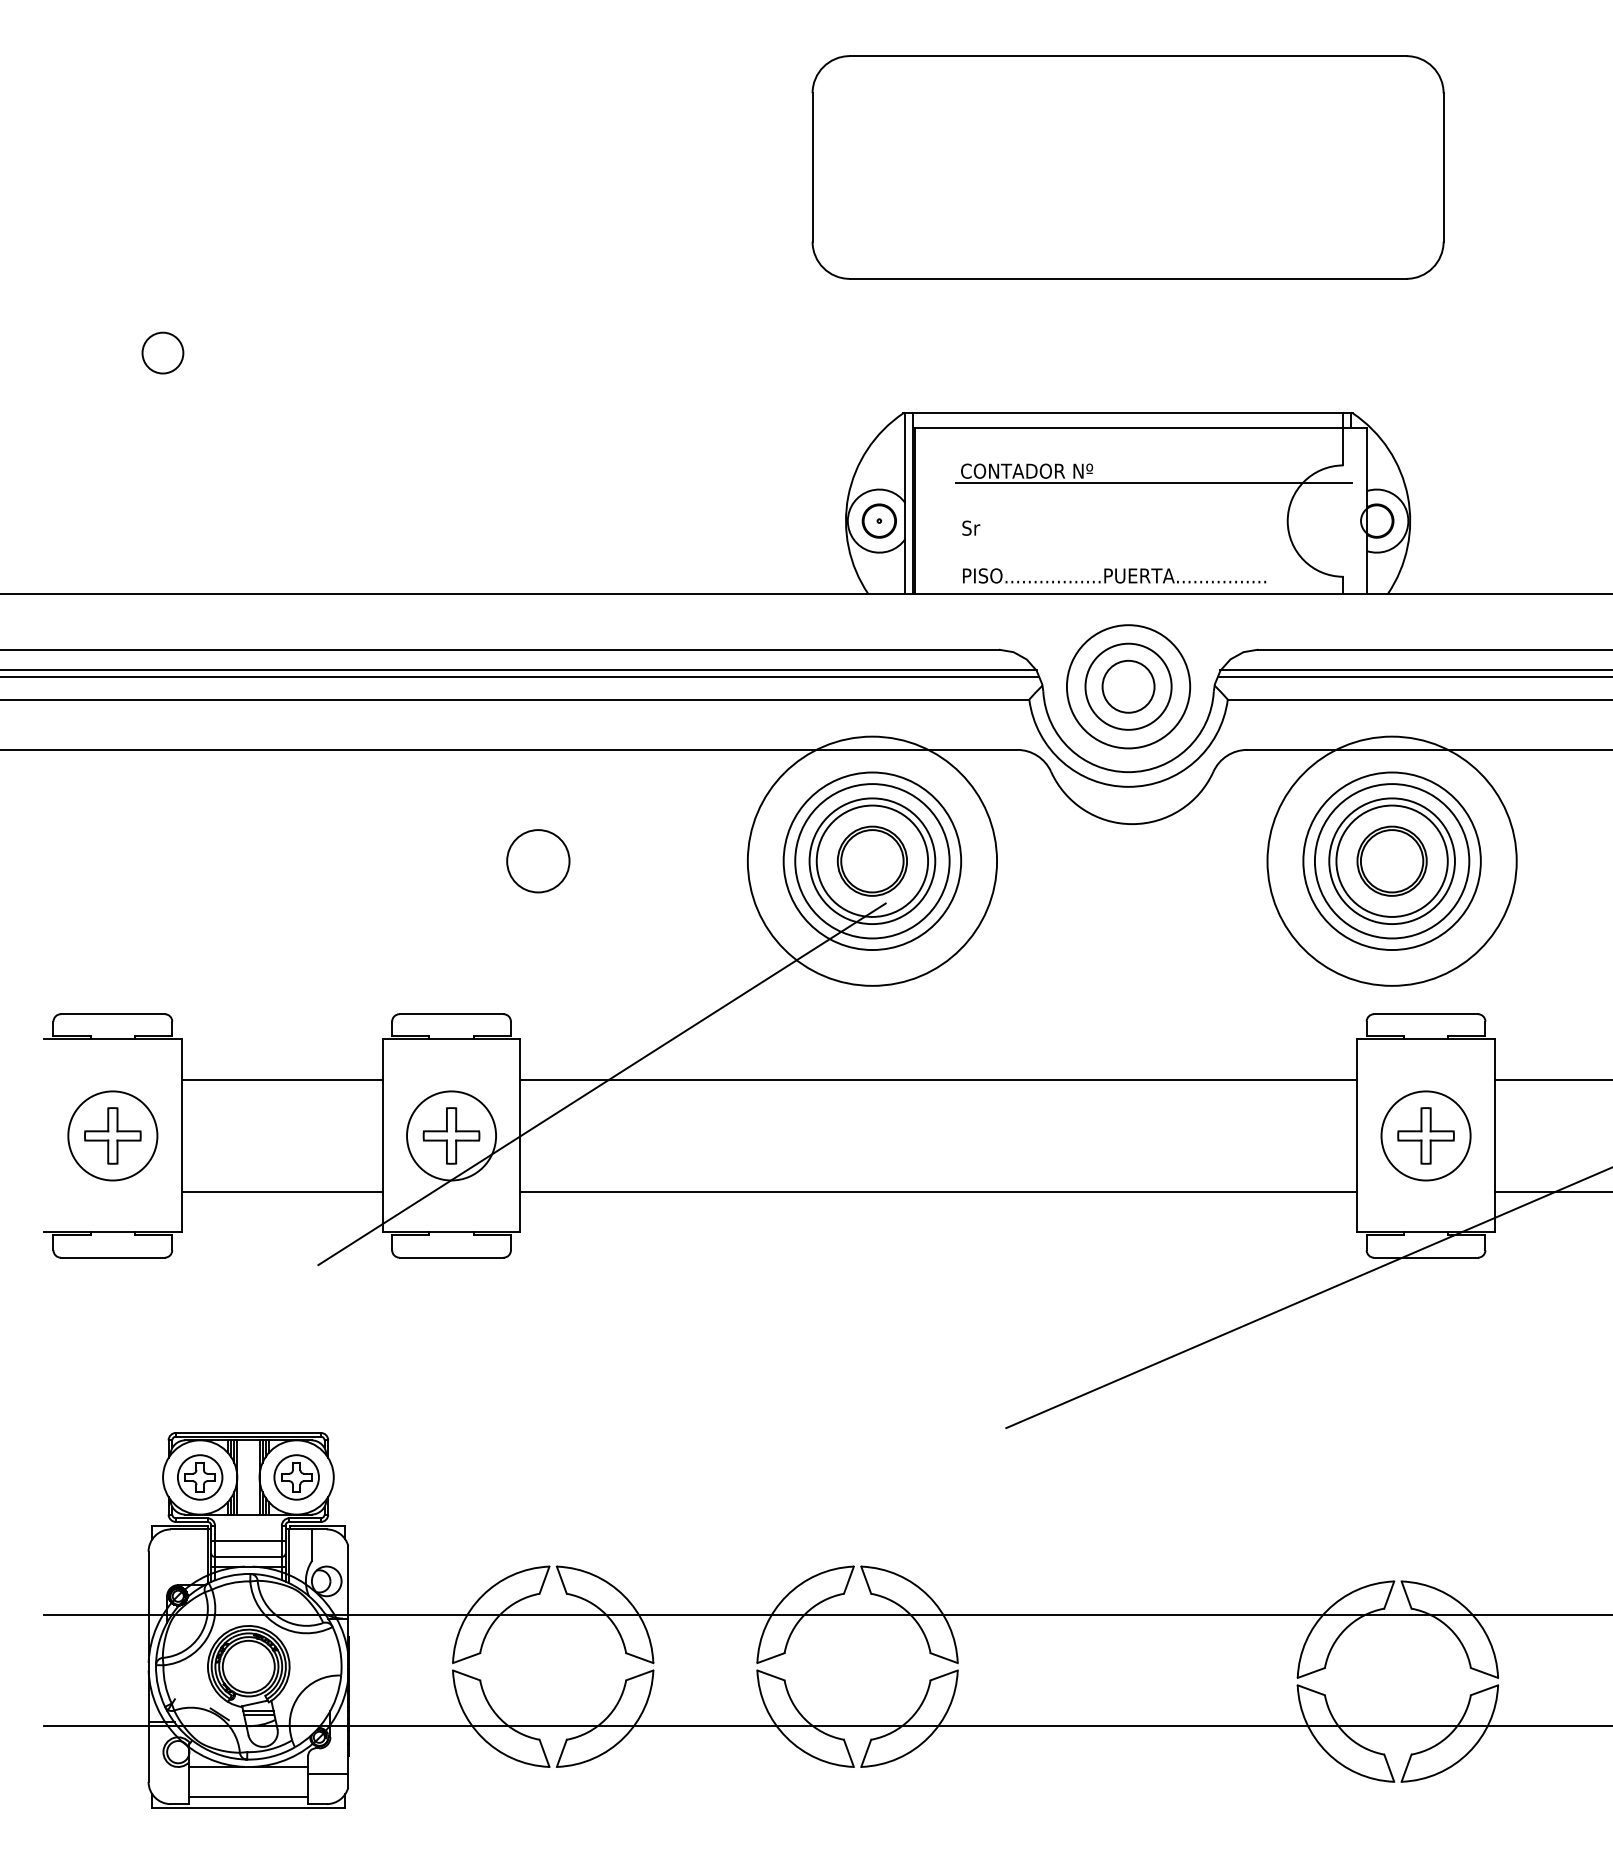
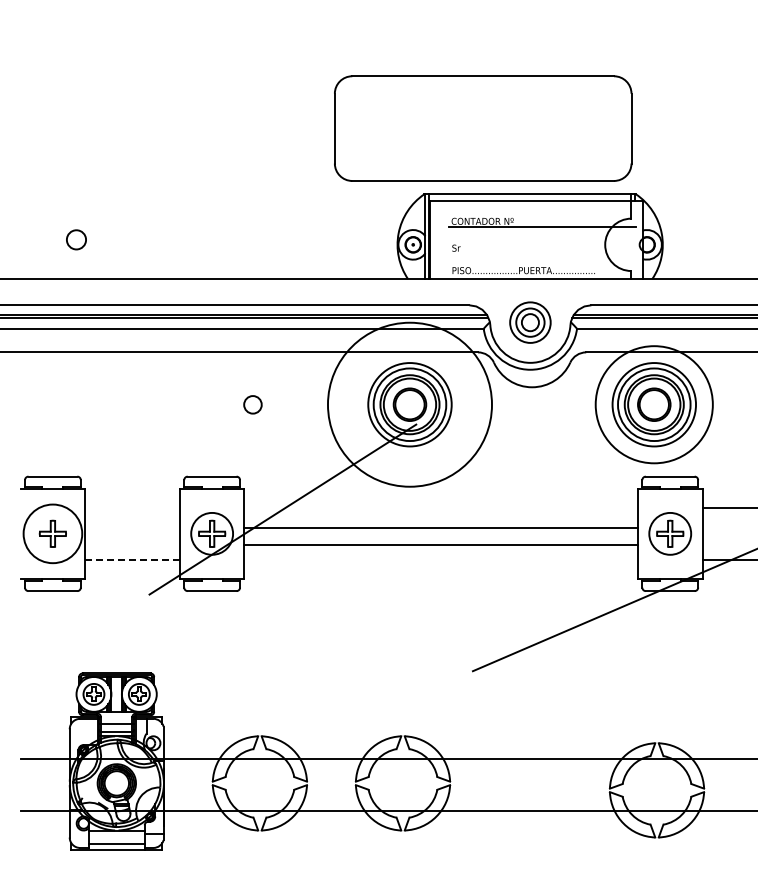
part: (1128, 167) -> (483, 128), moved
circle: (162, 352) -> (76, 239), moved
part: (1128, 686) -> (530, 322), size x0.7
circle: (537, 860) -> (252, 404), size x0.6
circle: (871, 860) -> (409, 404), size x1.4
line: (282, 1079) -> (132, 507), removed
line: (937, 1079) -> (440, 544), moved
circle: (111, 1135) -> (52, 533), size x1.4
line: (284, 1192) -> (133, 560), solid -> dashed
line: (937, 1192) -> (440, 528), moved

